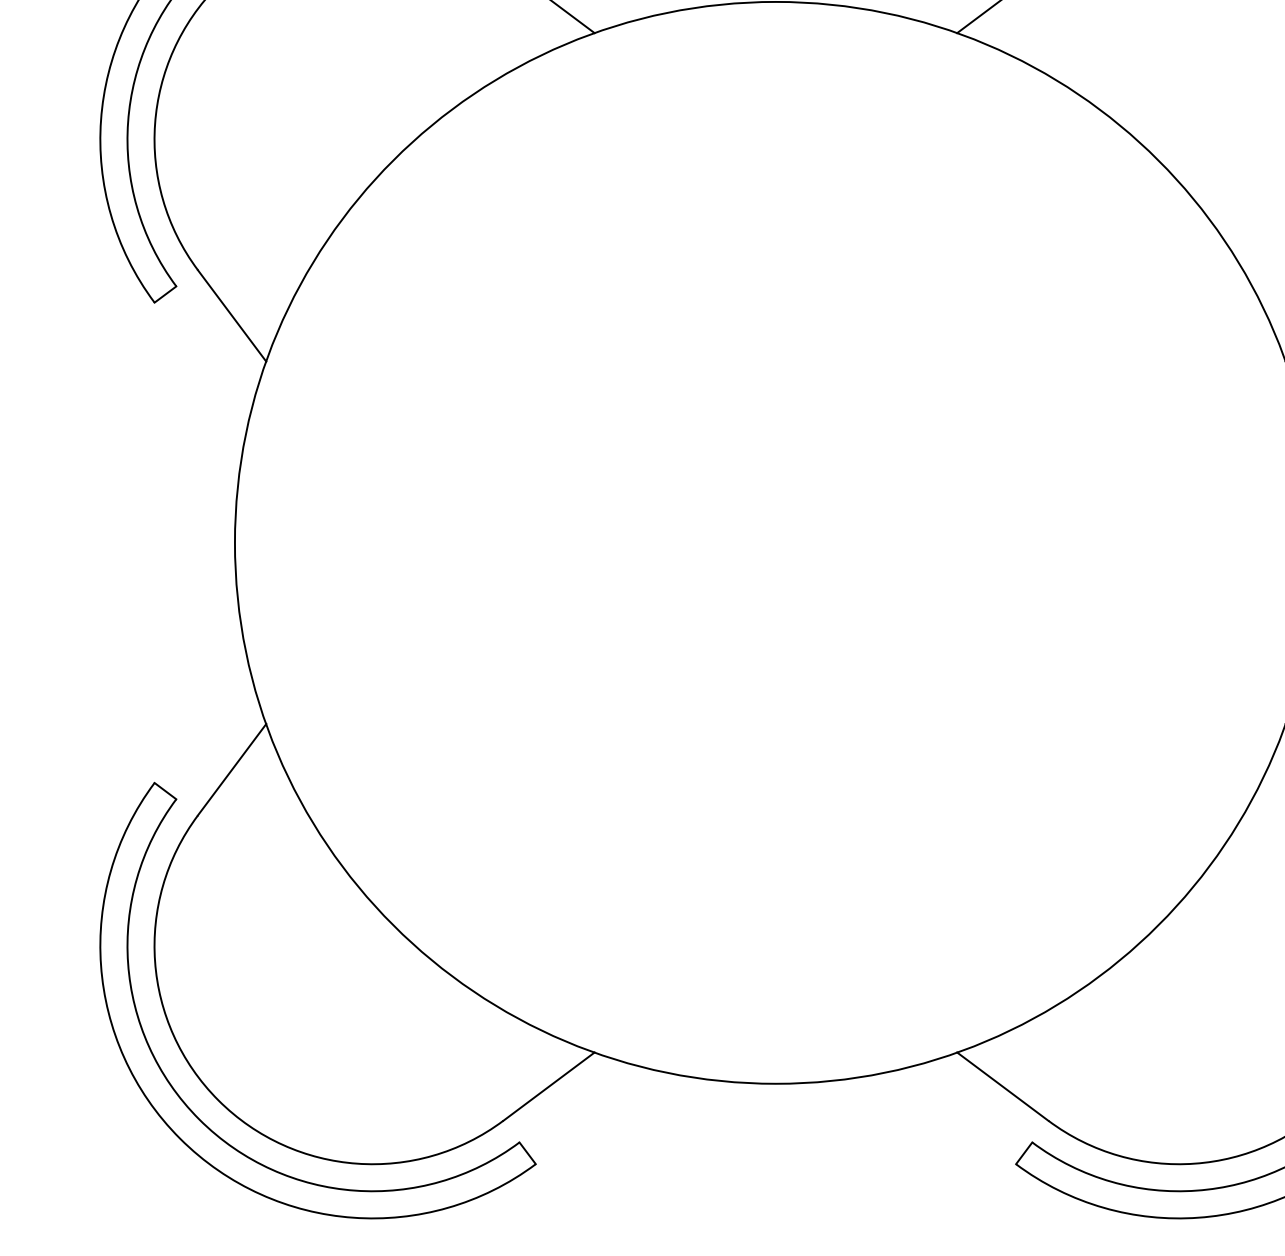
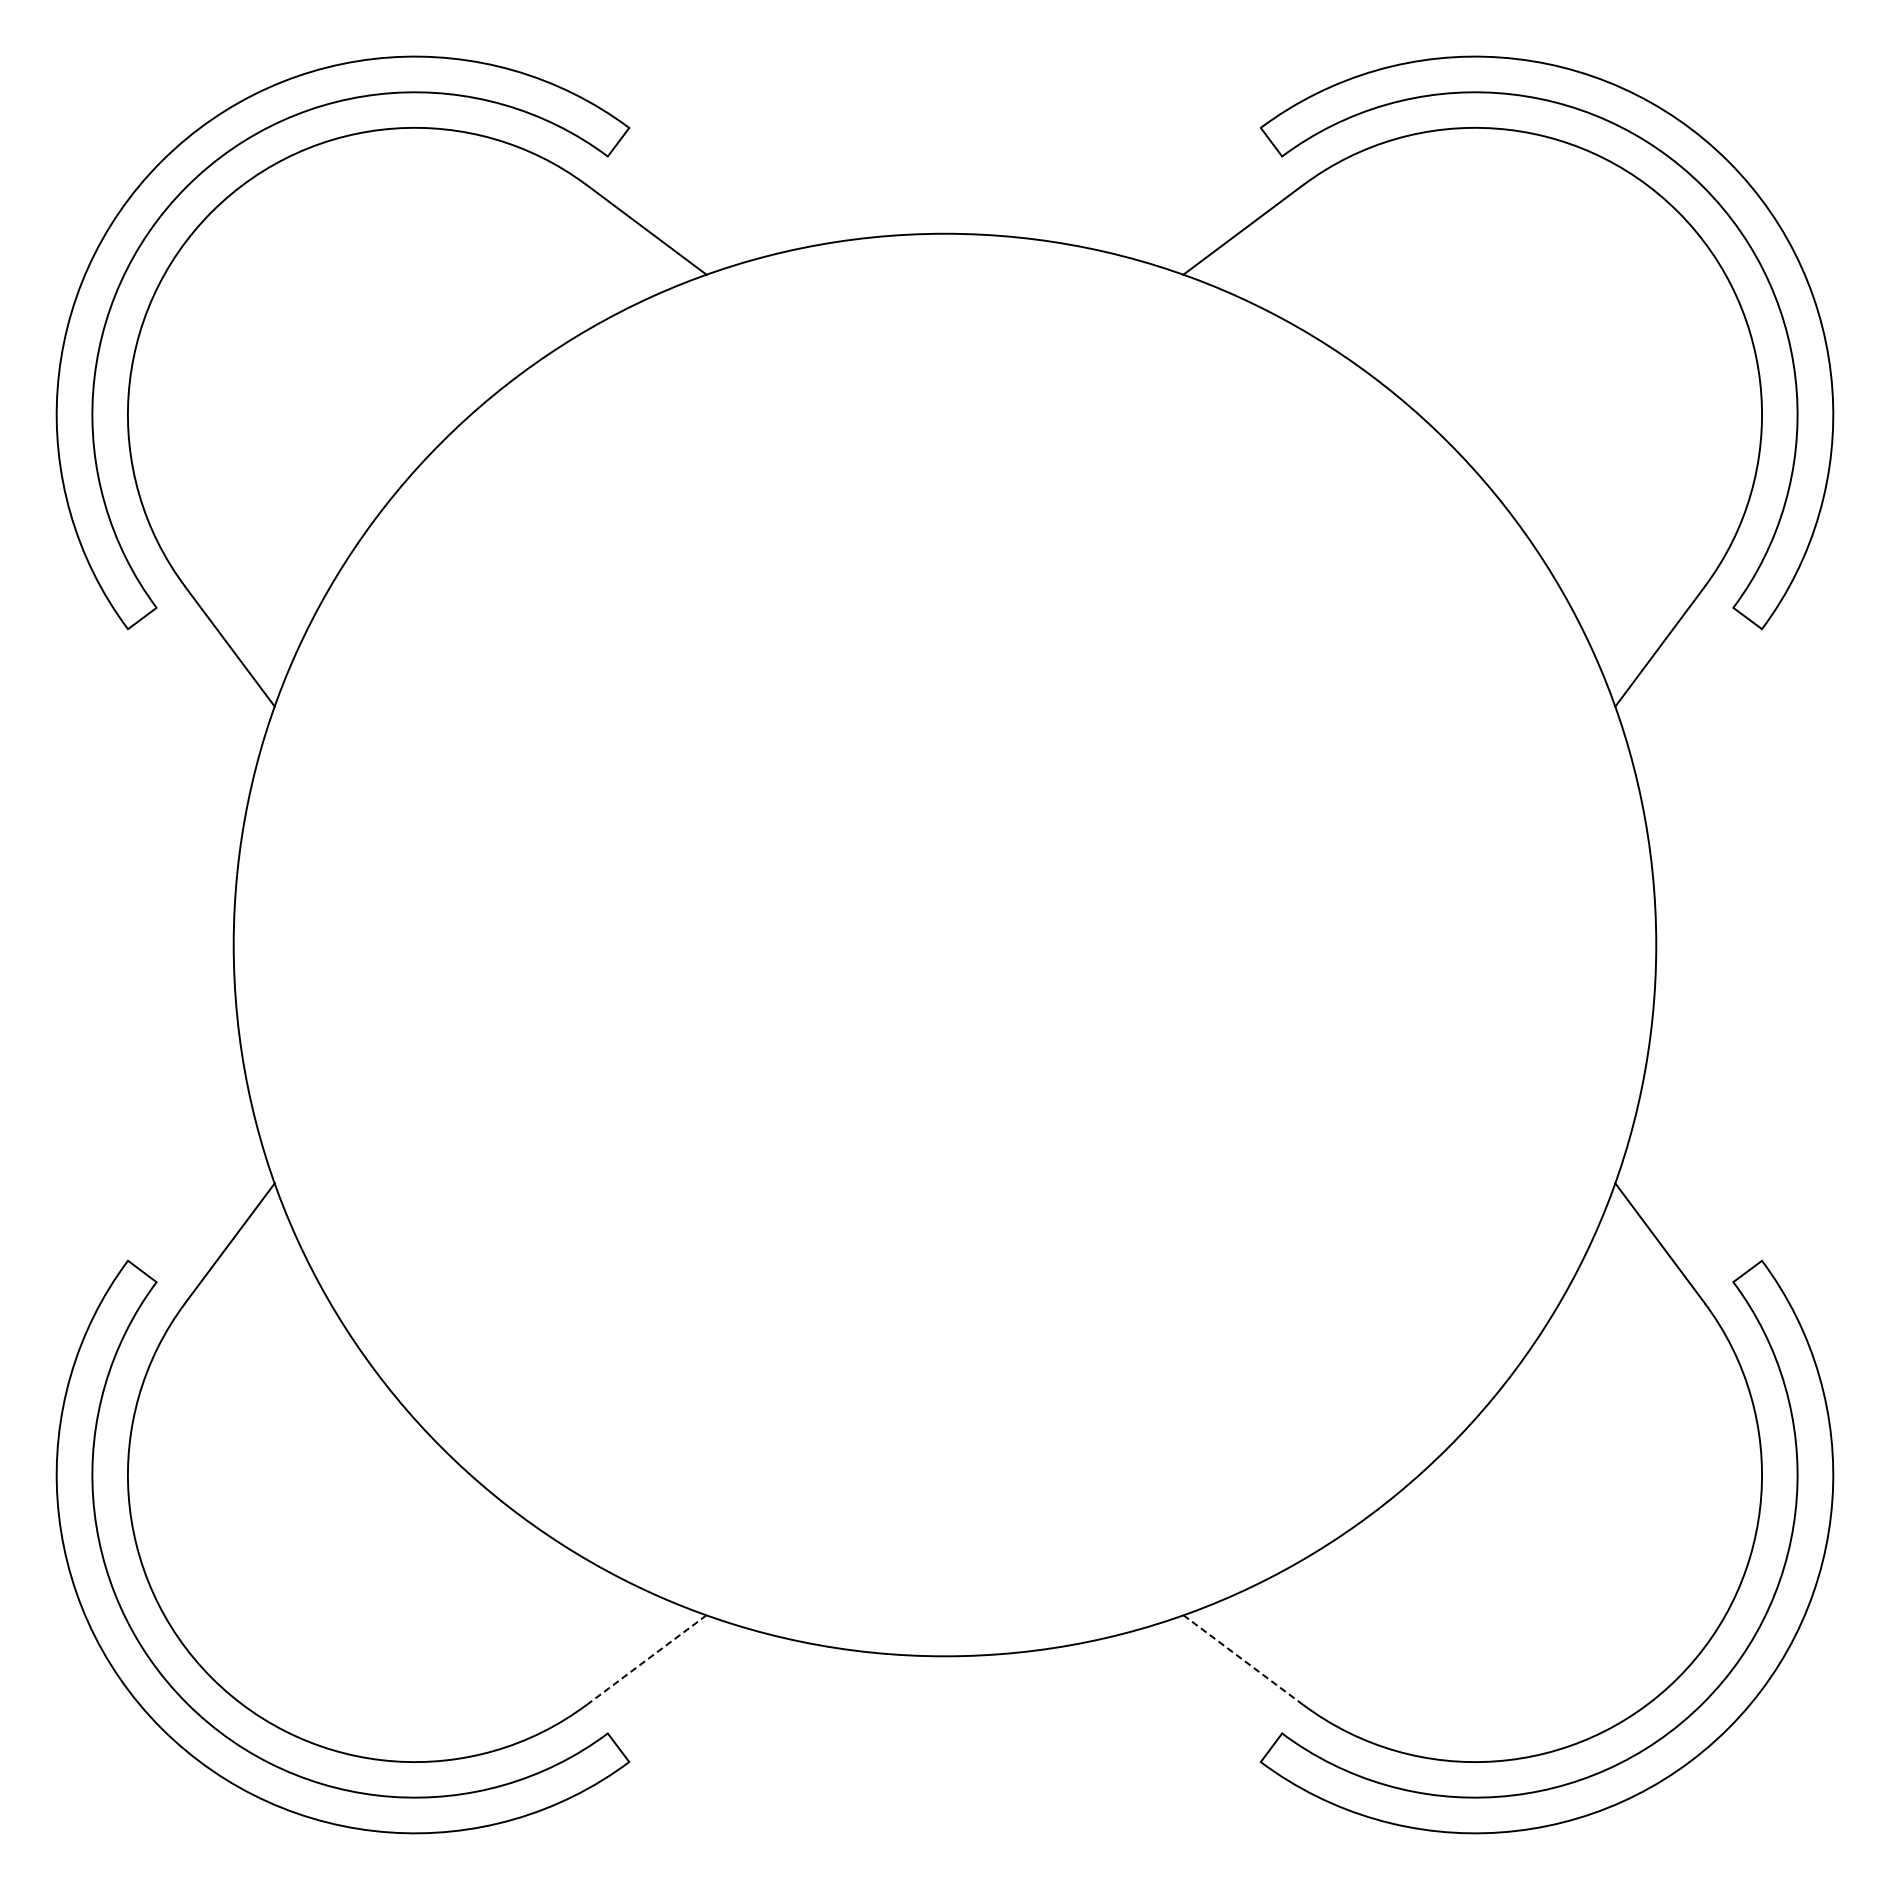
line: (548, 1086) -> (646, 1660), solid -> dashed
line: (1002, 1086) -> (1242, 1659), solid -> dashed

